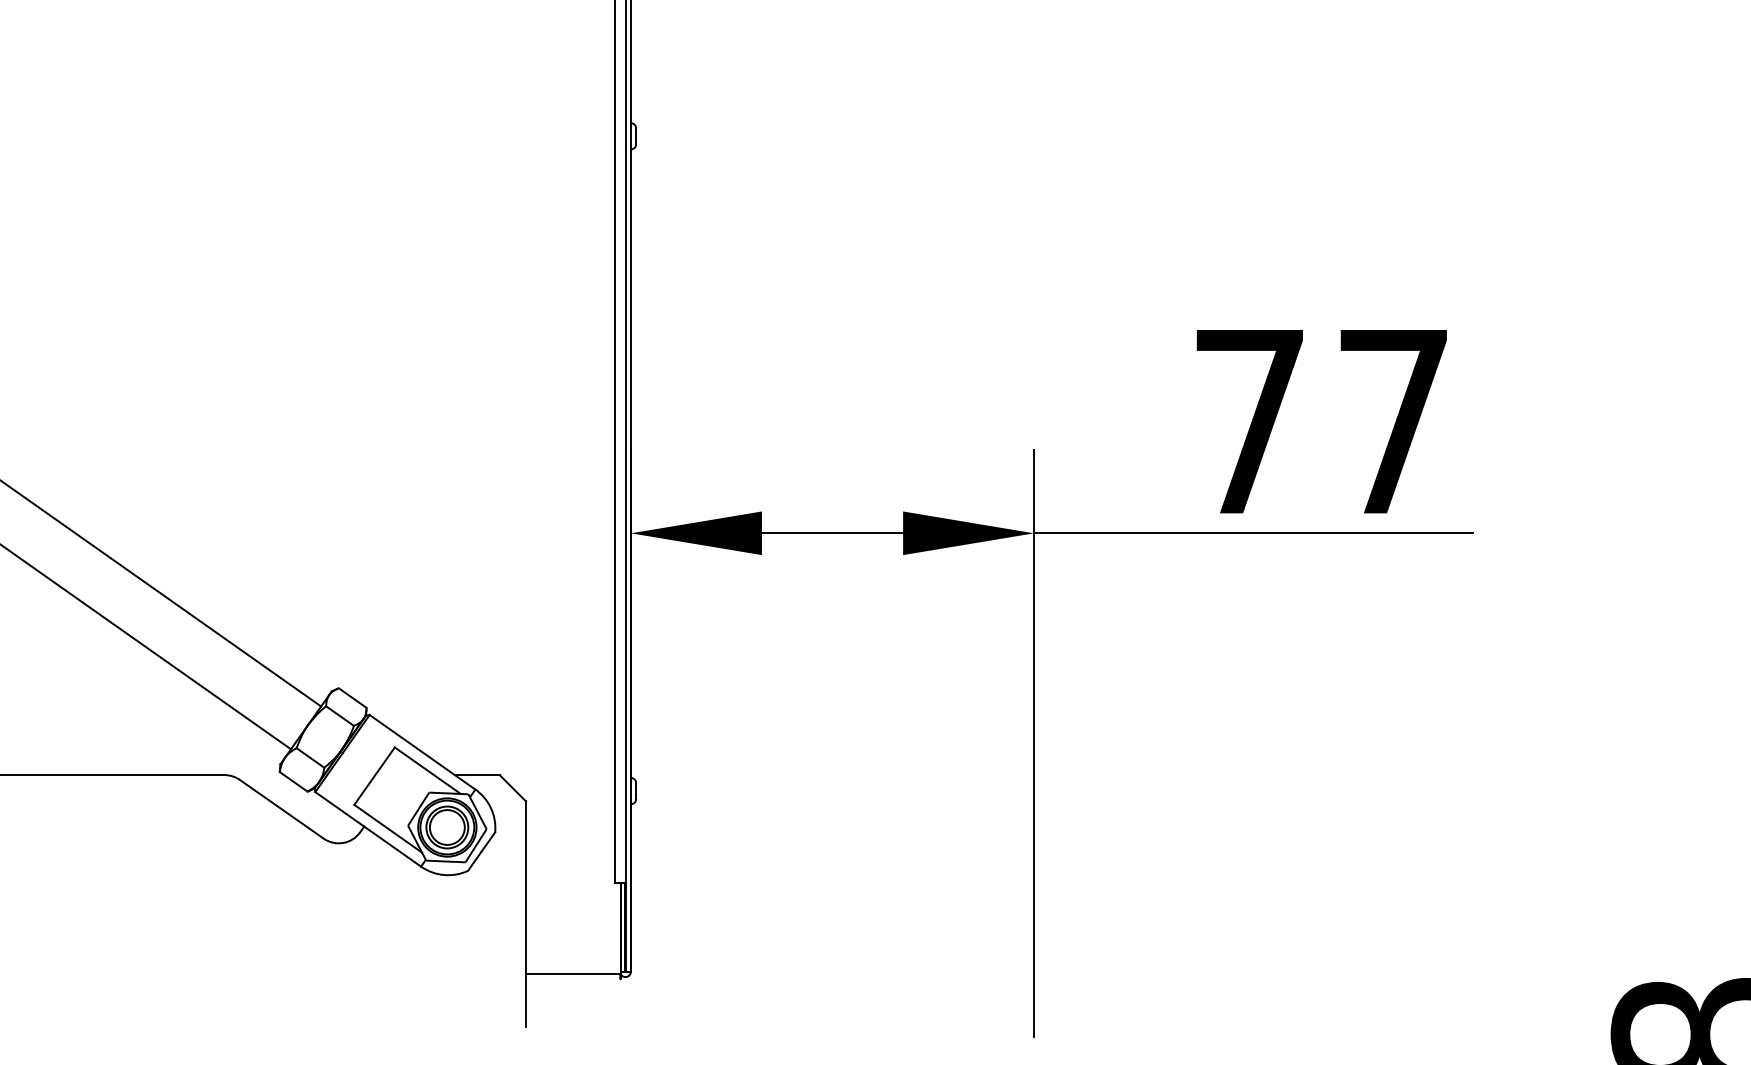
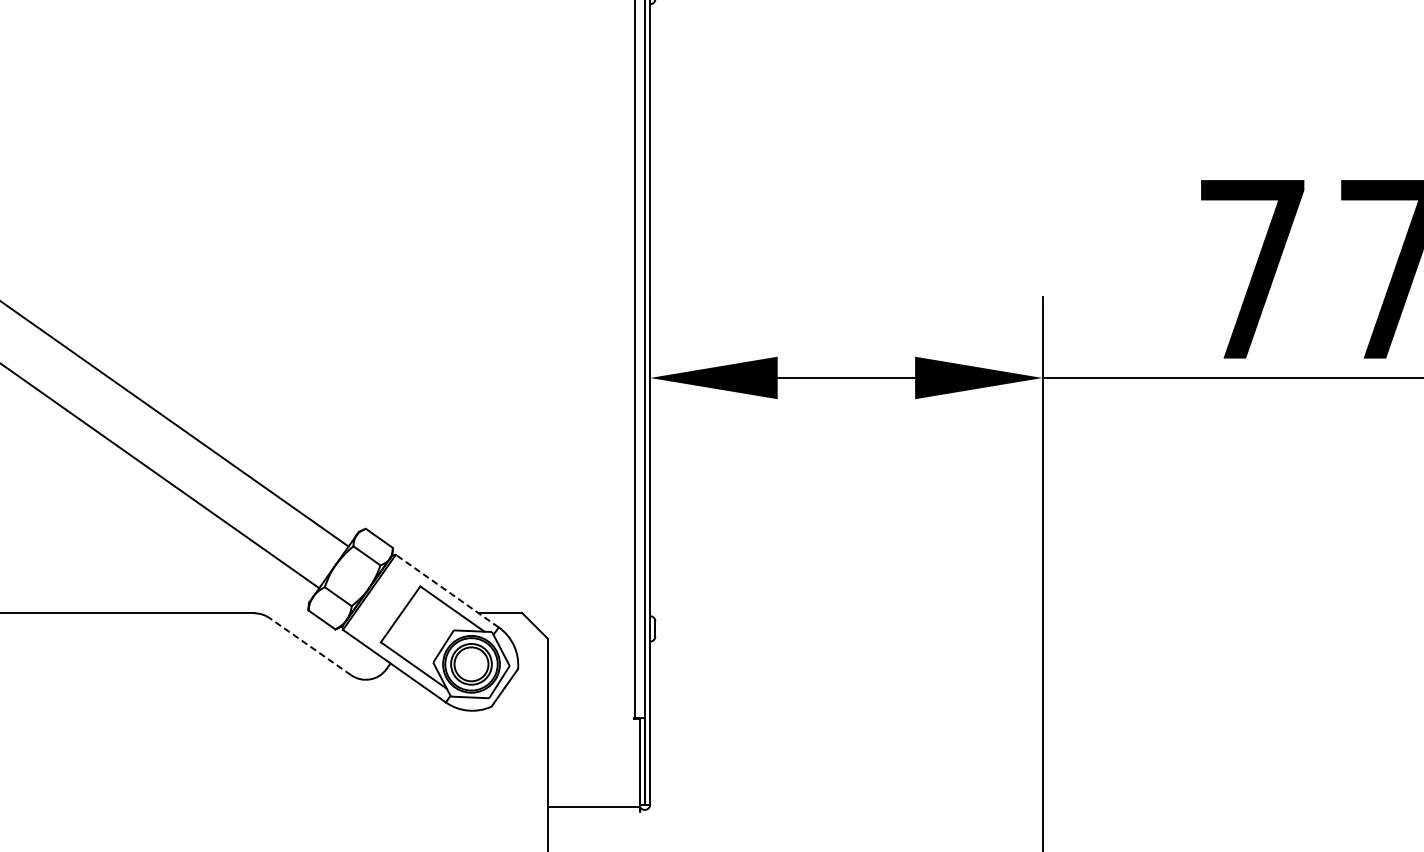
line: (422, 752) -> (447, 591), solid -> dashed
line: (281, 808) -> (310, 645), solid -> dashed

